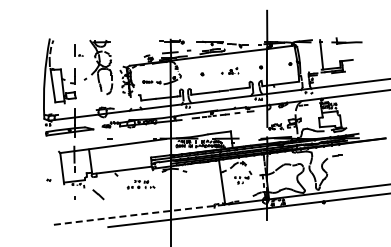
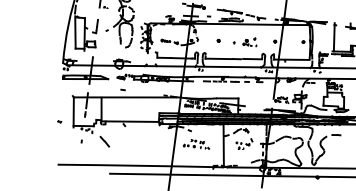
part: (230, 70) -> (245, 40), size x1.43
part: (140, 184) -> (196, 144), moved
arc: (138, 214) -> (140, 165), dashed -> solid

